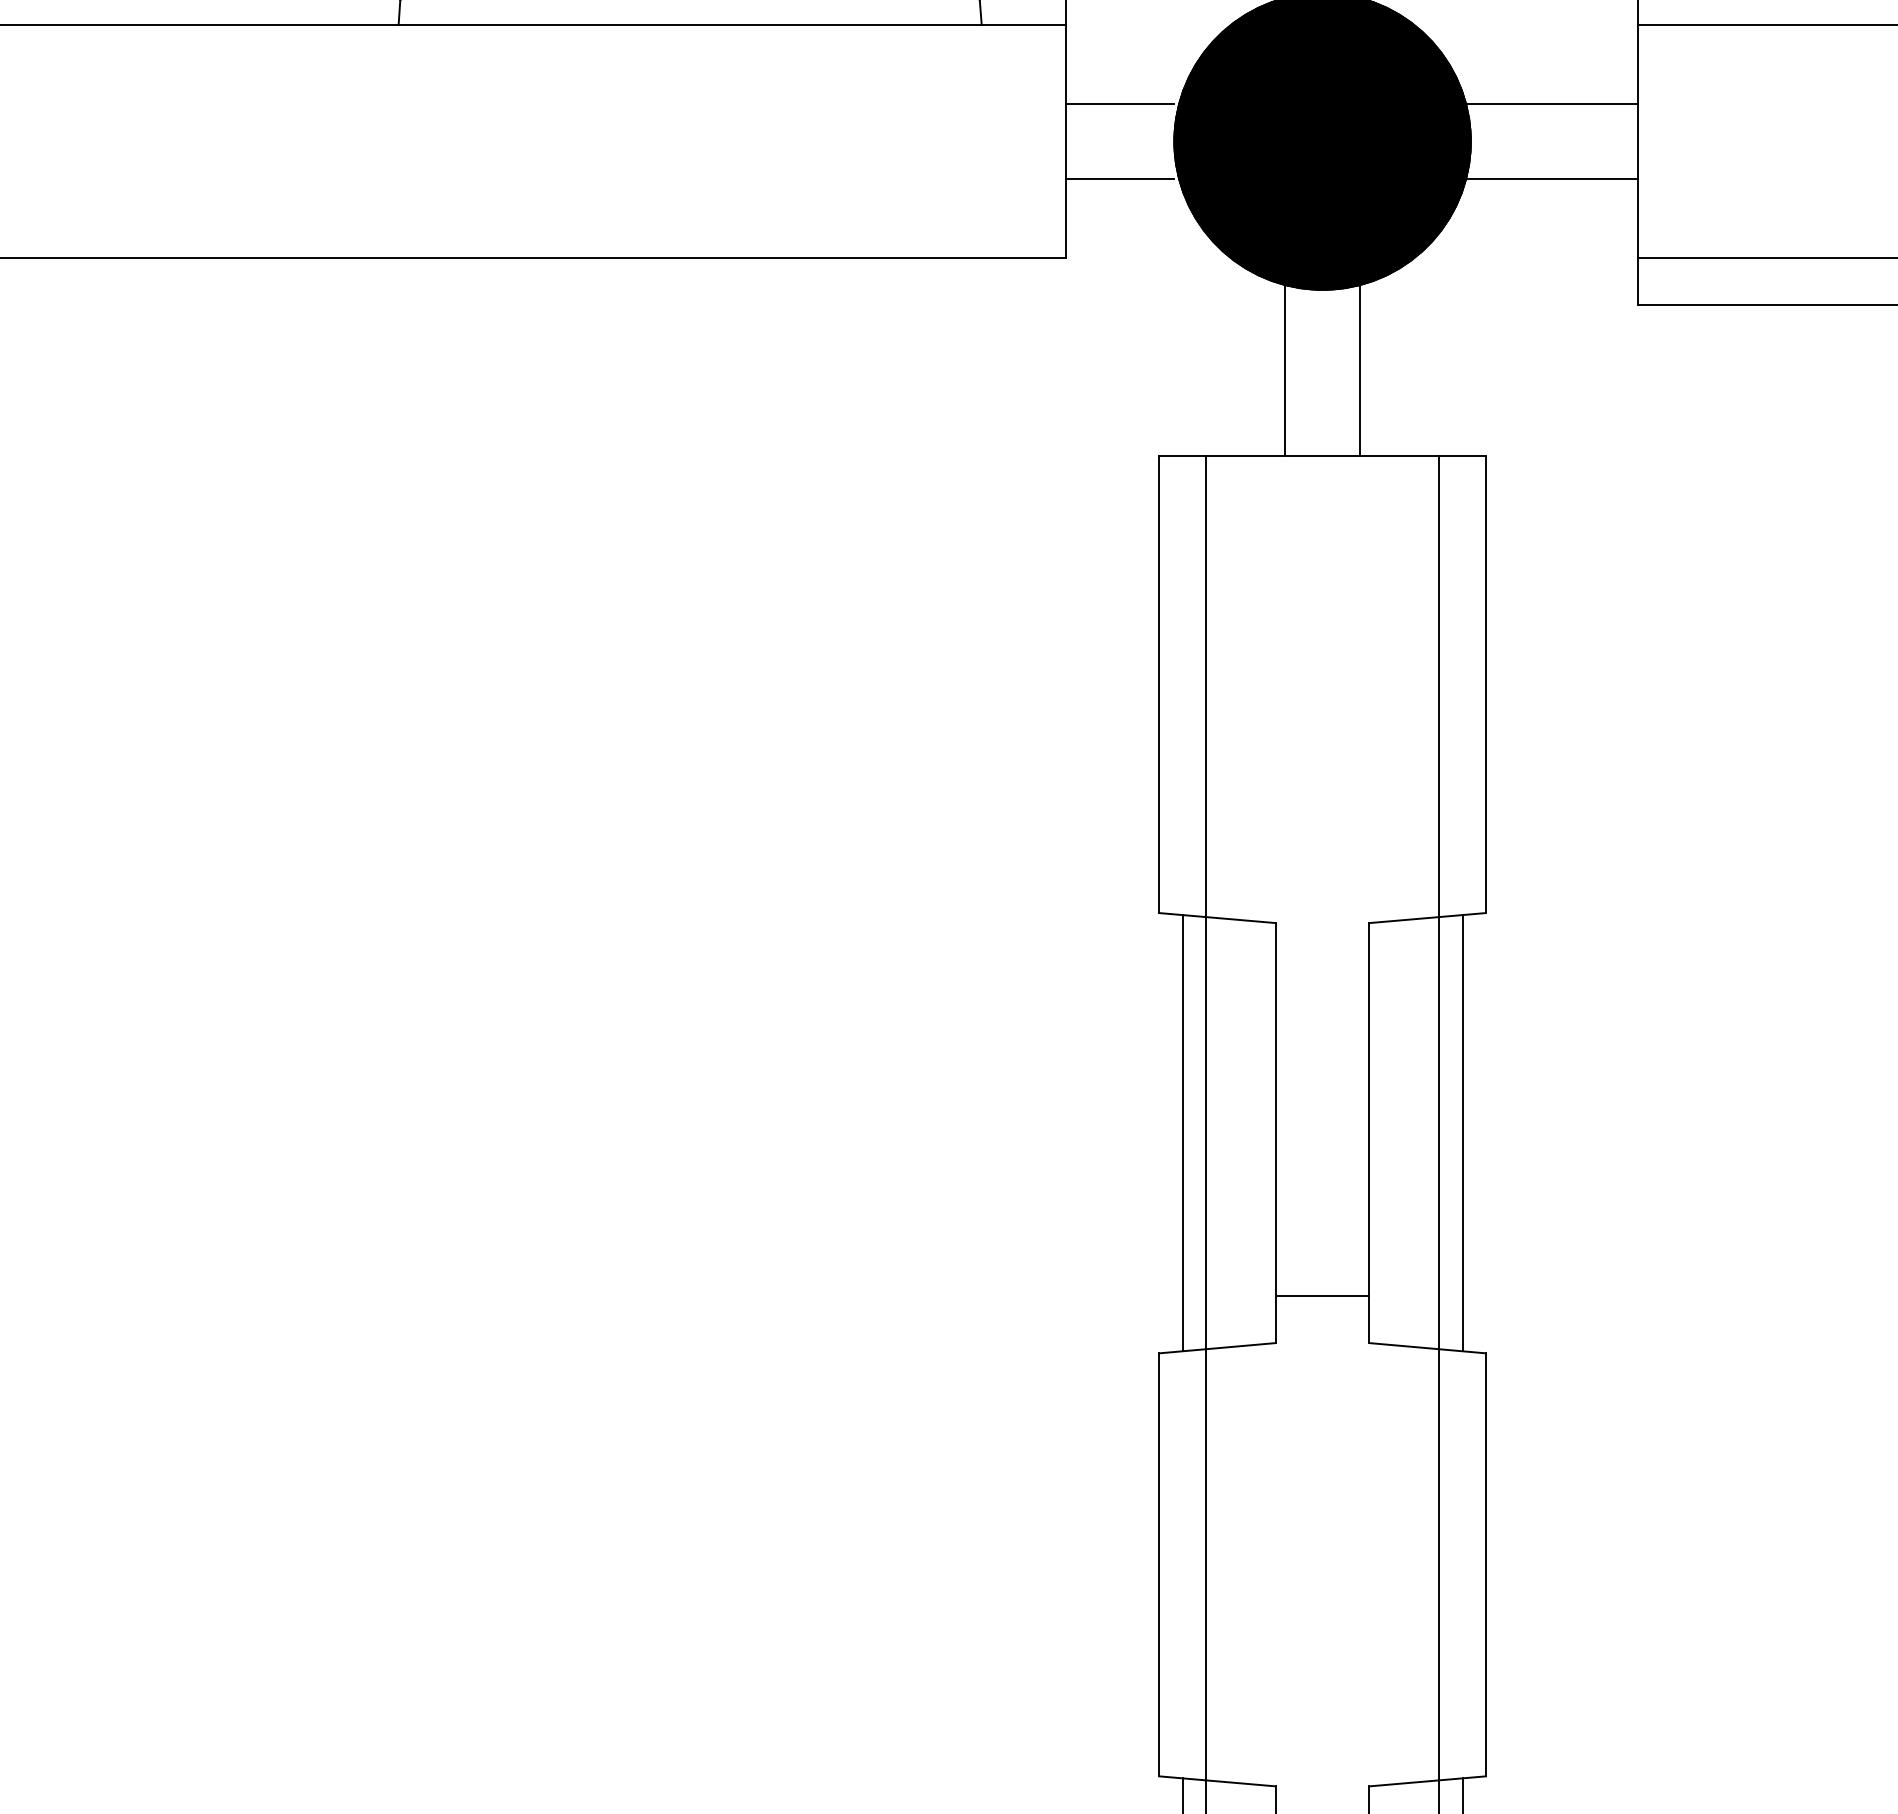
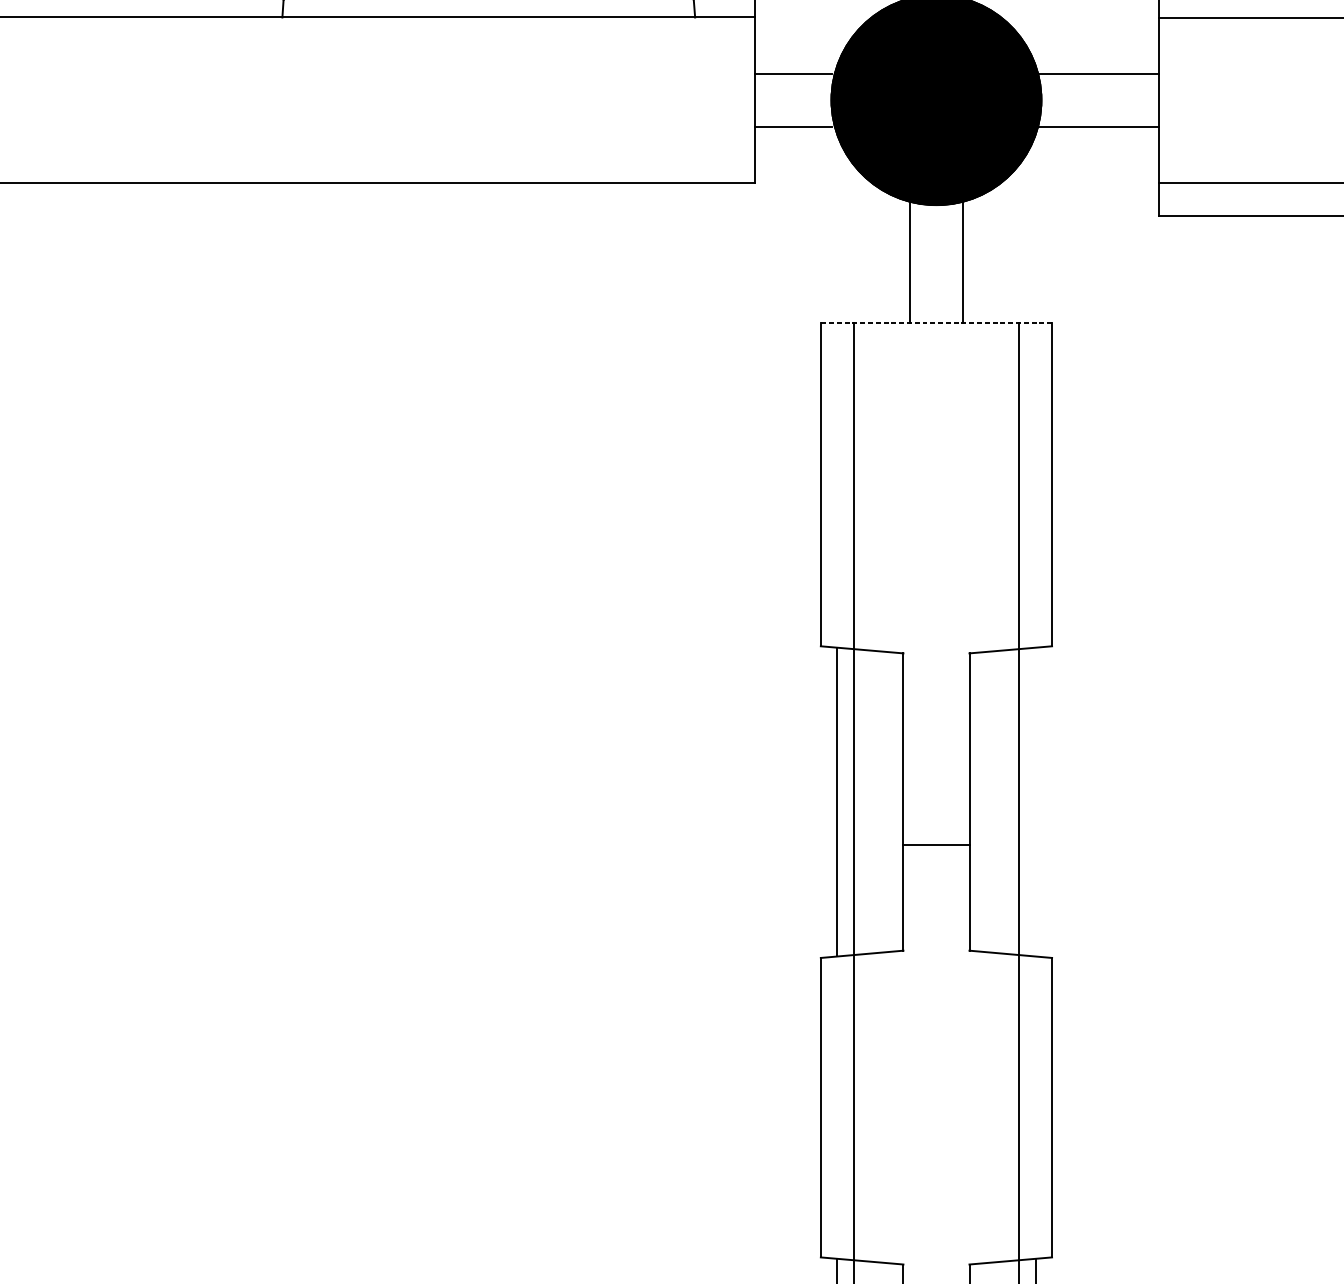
line: (1322, 456) -> (936, 323), solid -> dashed
line: (1462, 1132) -> (1035, 801), removed
line: (1322, 1296) -> (936, 844), moved

